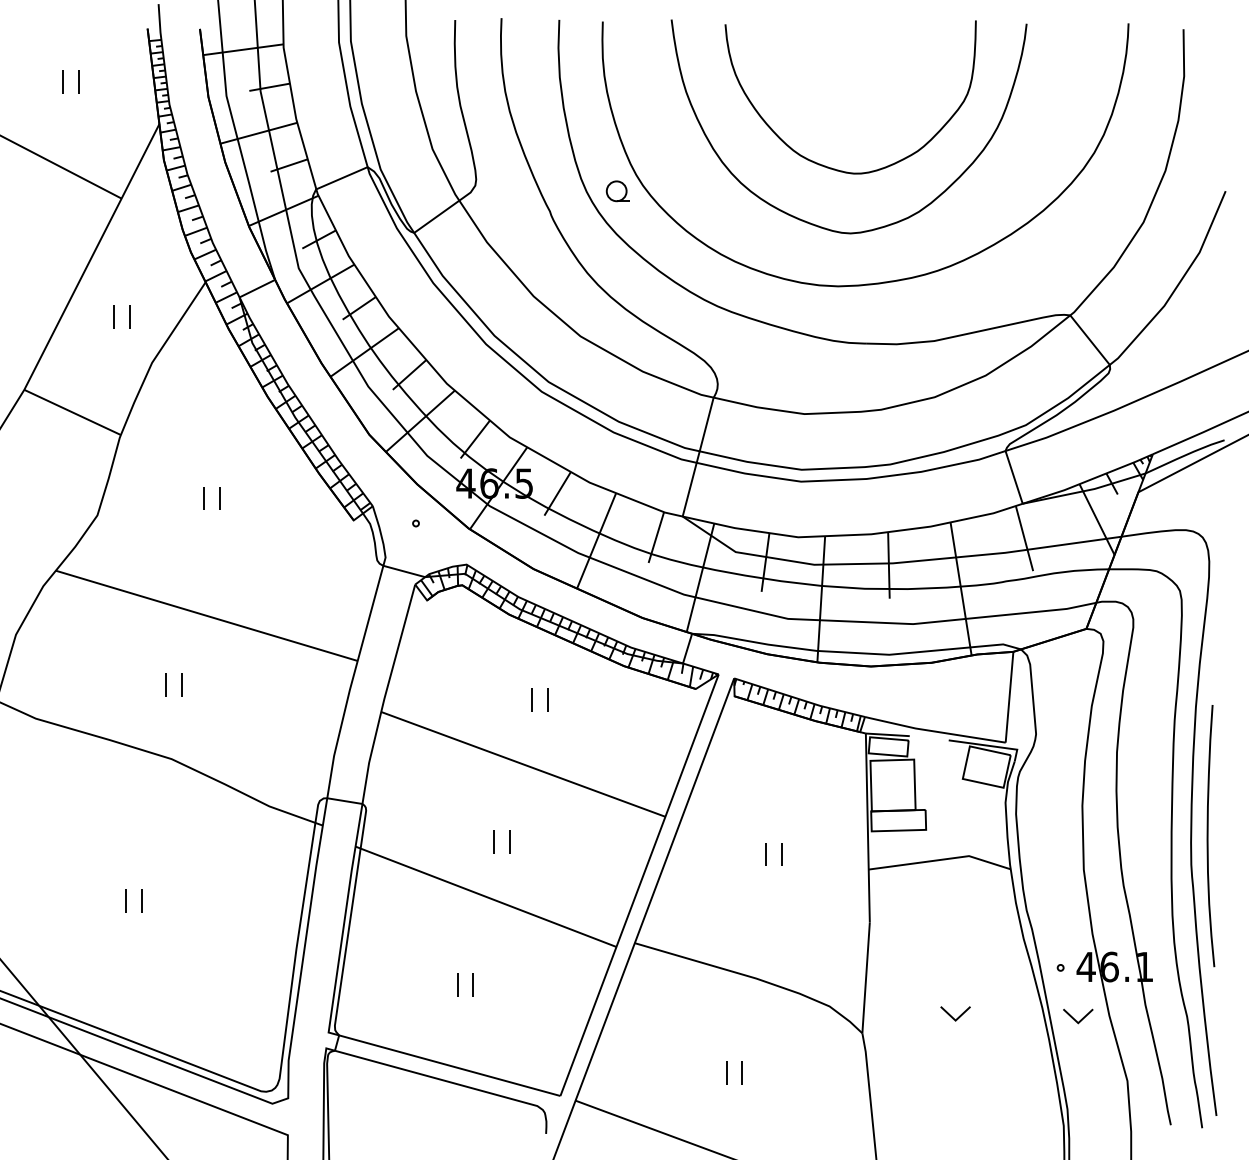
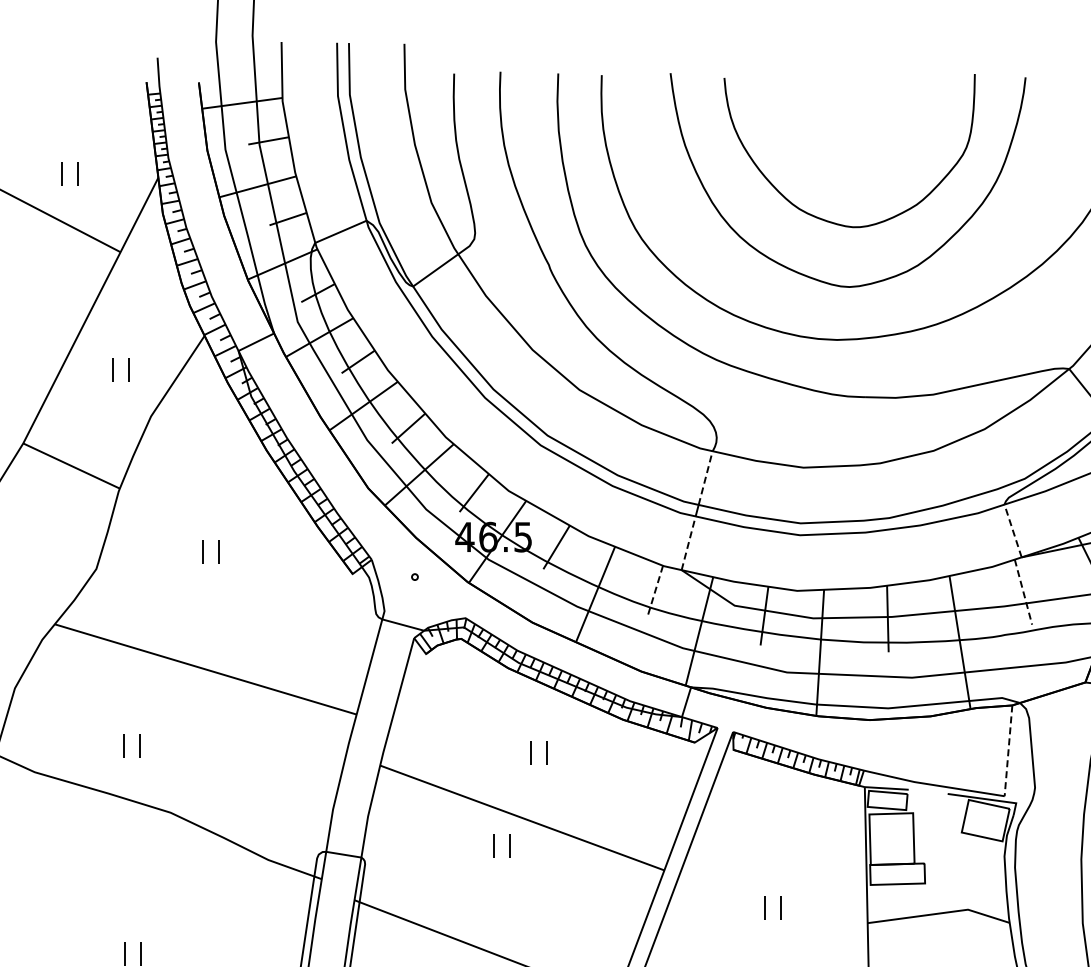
part: (63, 81) -> (62, 174), moved
part: (617, 191) -> (616, 245), removed
line: (706, 424) -> (705, 478), solid -> dashed
line: (1014, 477) -> (1013, 531), solid -> dashed
line: (689, 489) -> (688, 543), solid -> dashed
line: (656, 537) -> (655, 591), solid -> dashed
line: (1024, 538) -> (1023, 592), solid -> dashed
part: (166, 684) -> (124, 745), moved
line: (1009, 697) -> (1008, 751), solid -> dashed
part: (494, 841) -> (494, 845), moved

